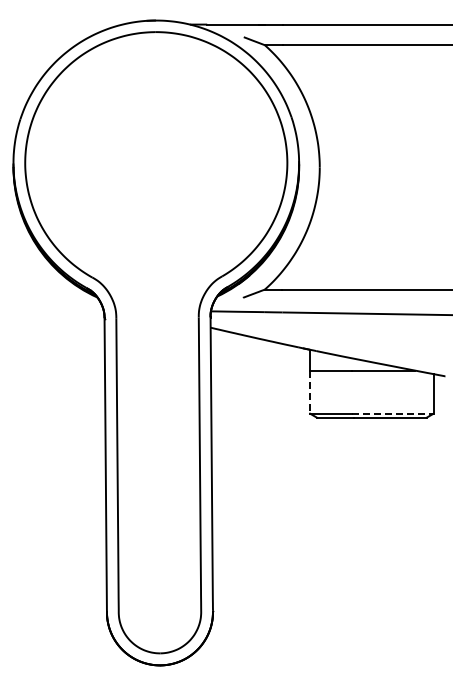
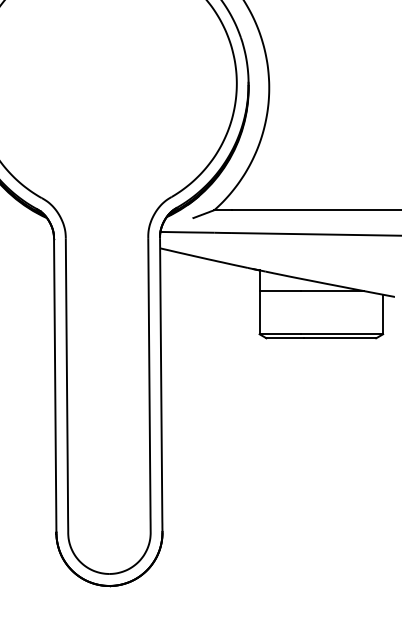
line: (310, 392) -> (259, 313), dashed -> solid
line: (392, 413) -> (341, 334), dashed -> solid

